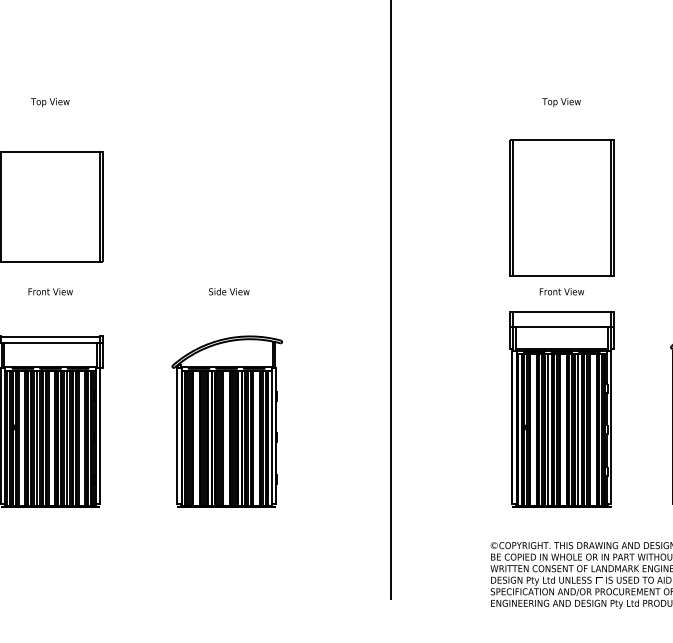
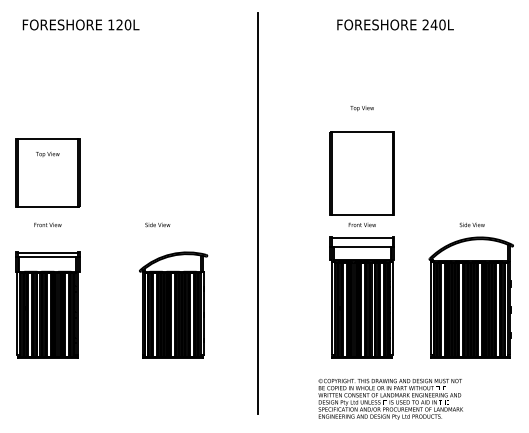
text: (49, 102) -> (47, 154), moved
part: (227, 421) -> (173, 304), moved

